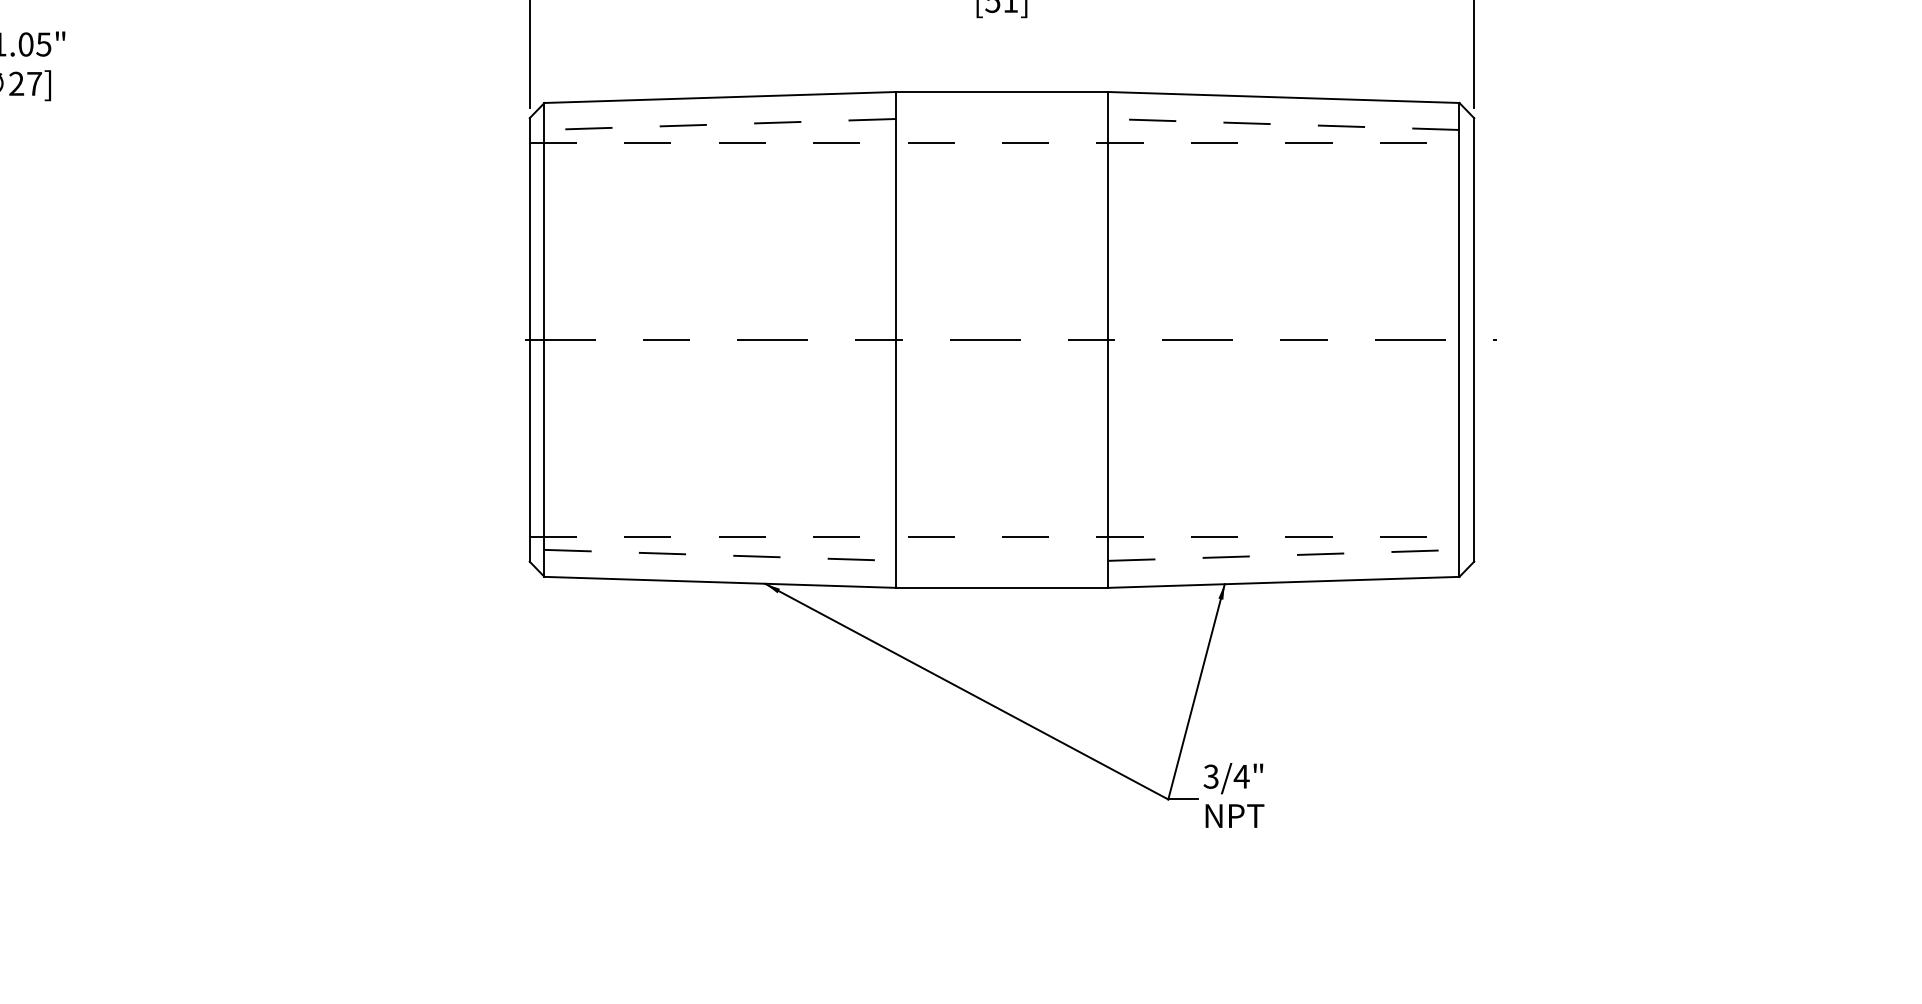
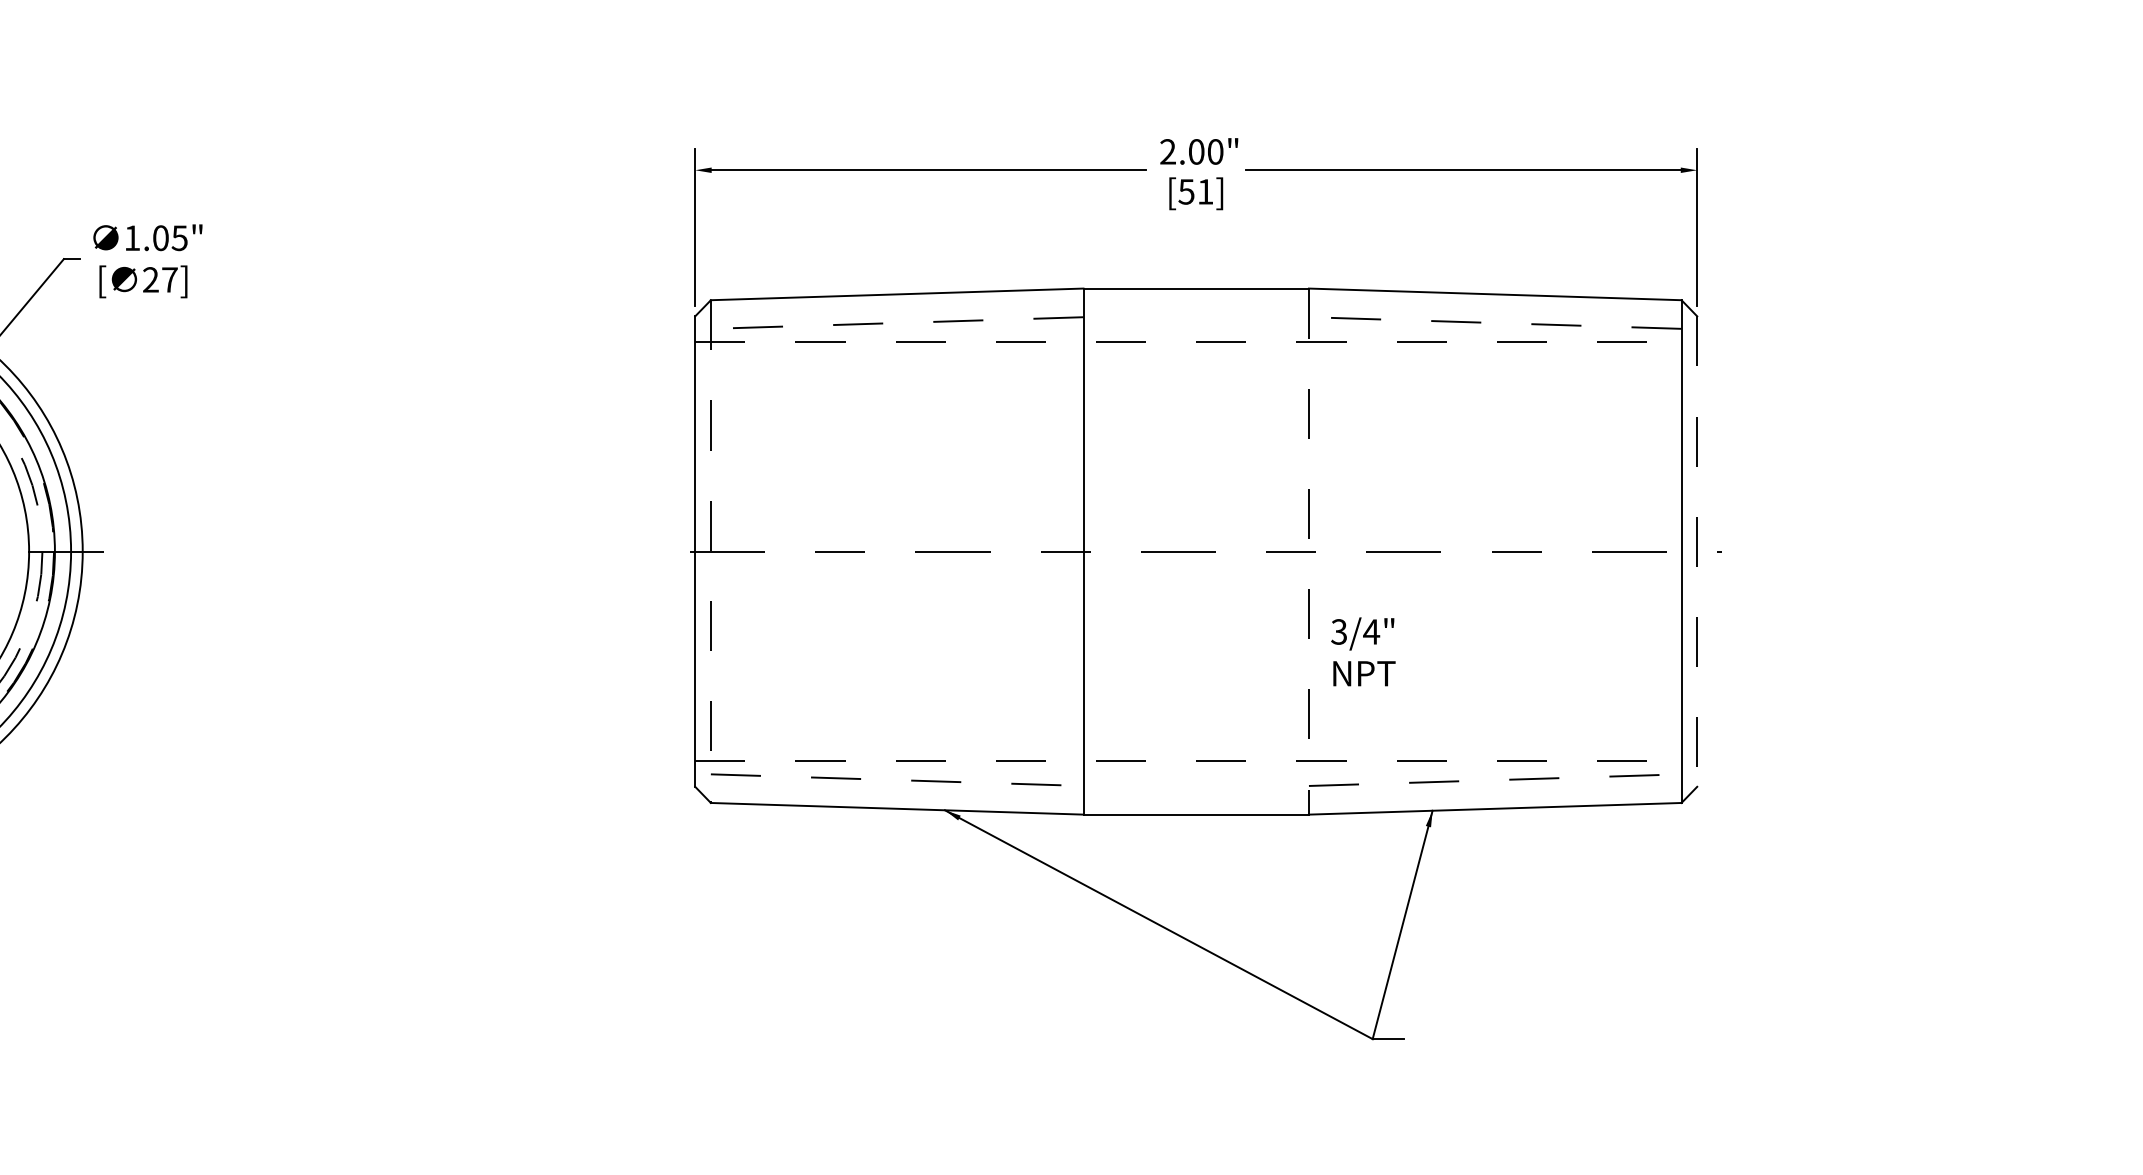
line: (544, 340) -> (710, 552), solid -> dashed
line: (1107, 340) -> (1308, 552), solid -> dashed
line: (1474, 340) -> (1697, 552), solid -> dashed
text: (1234, 795) -> (1363, 651), moved

